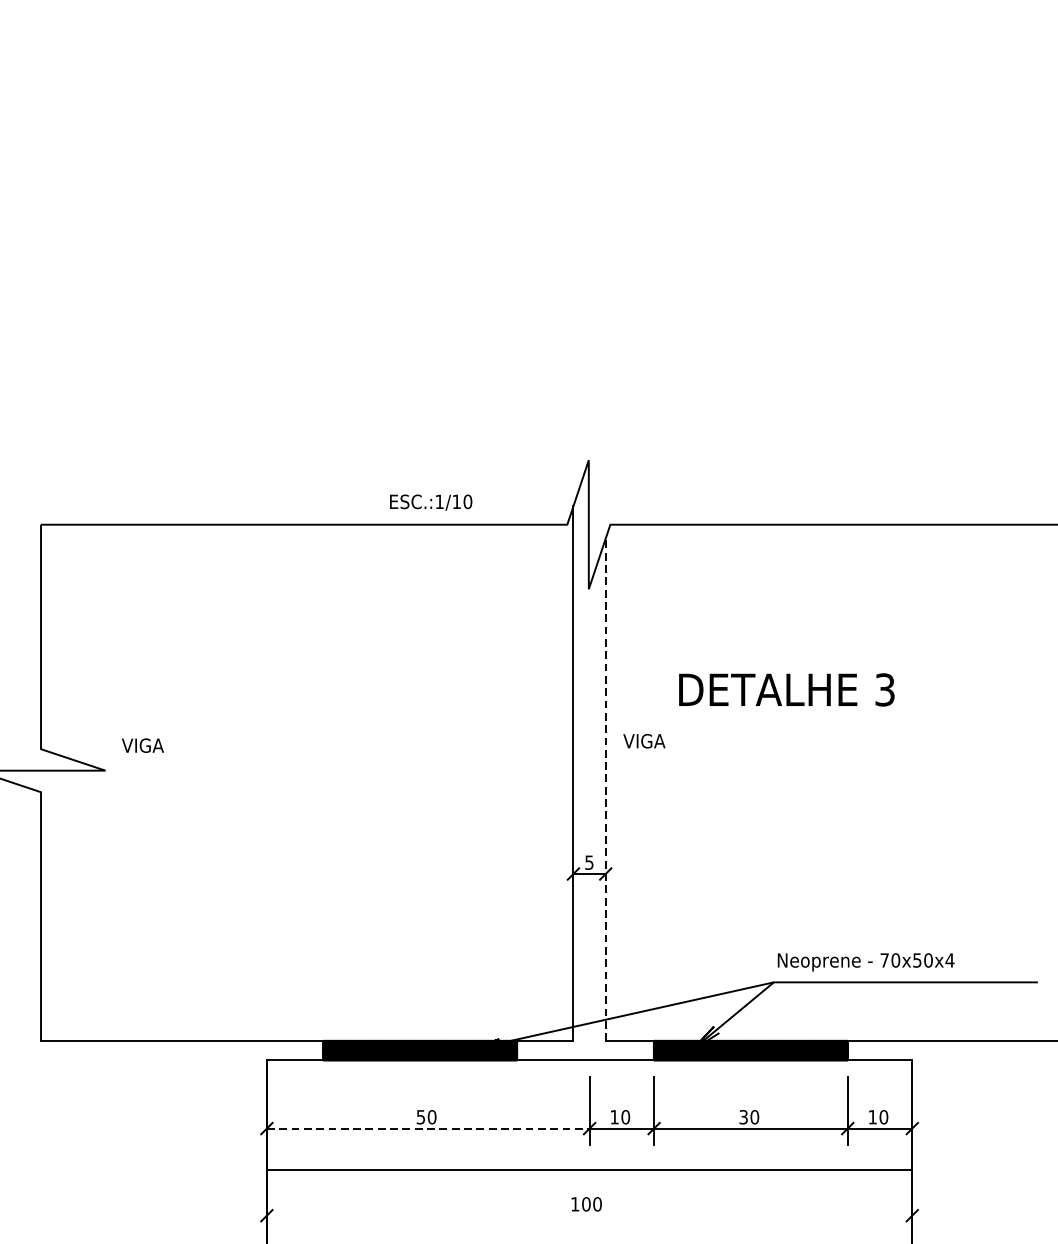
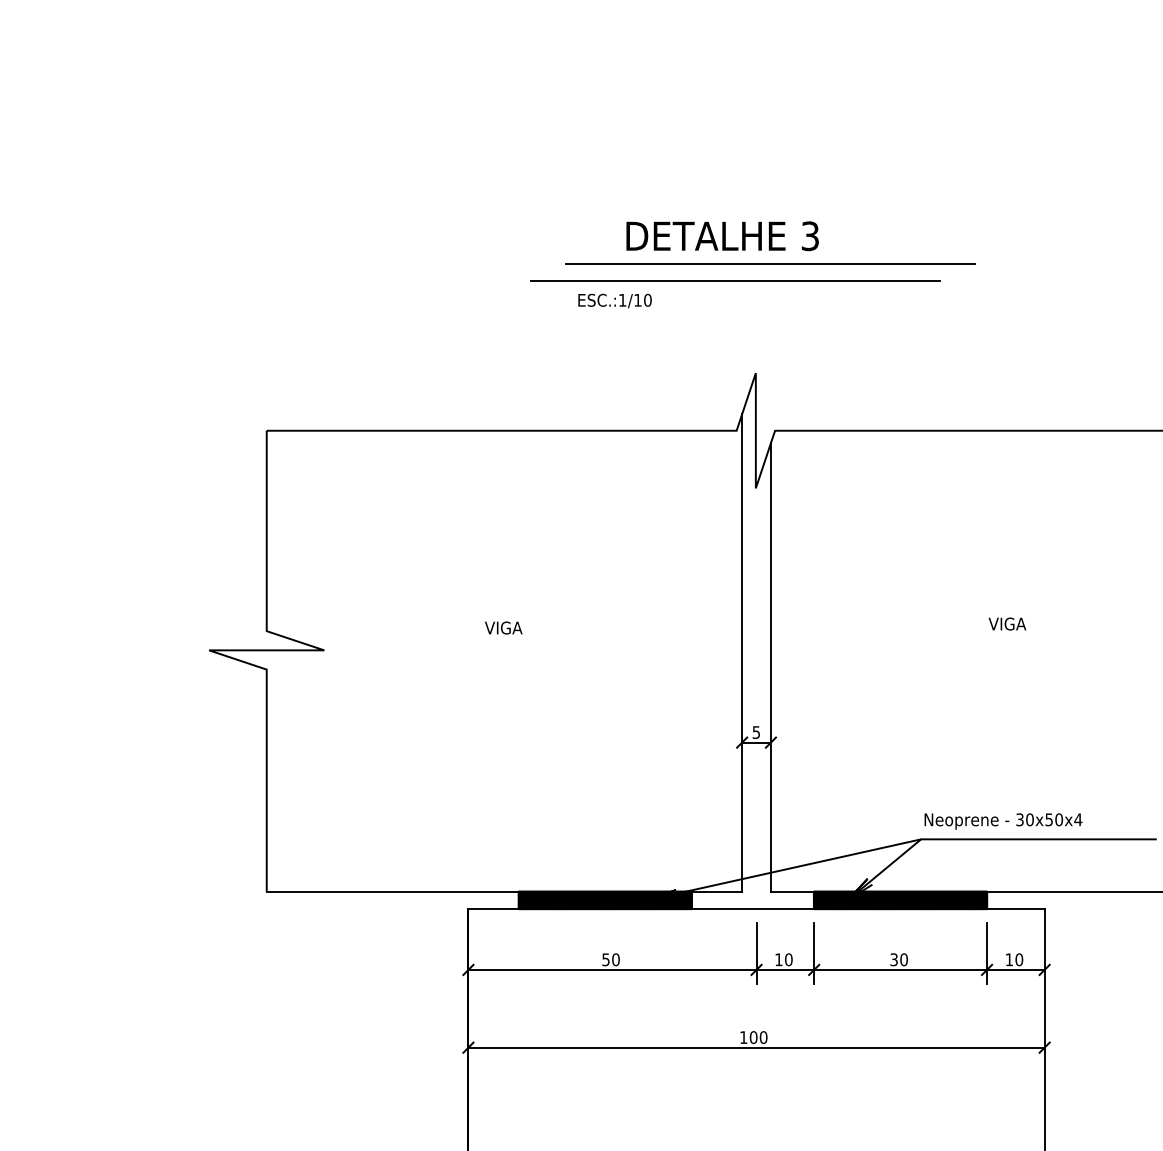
line: (604, 337) -> (769, 263), added
line: (566, 357) -> (735, 281), added
text: (430, 502) -> (614, 300), moved
text: (786, 690) -> (722, 236), moved
text: (644, 740) -> (1007, 623), moved
text: (142, 745) -> (503, 627), moved
line: (605, 788) -> (770, 666), dashed -> solid
text: (884, 960) -> (1019, 819), 70x50x4 -> 30x50x4
line: (428, 1128) -> (612, 969), dashed -> solid
line: (589, 1169) -> (756, 1047), moved

